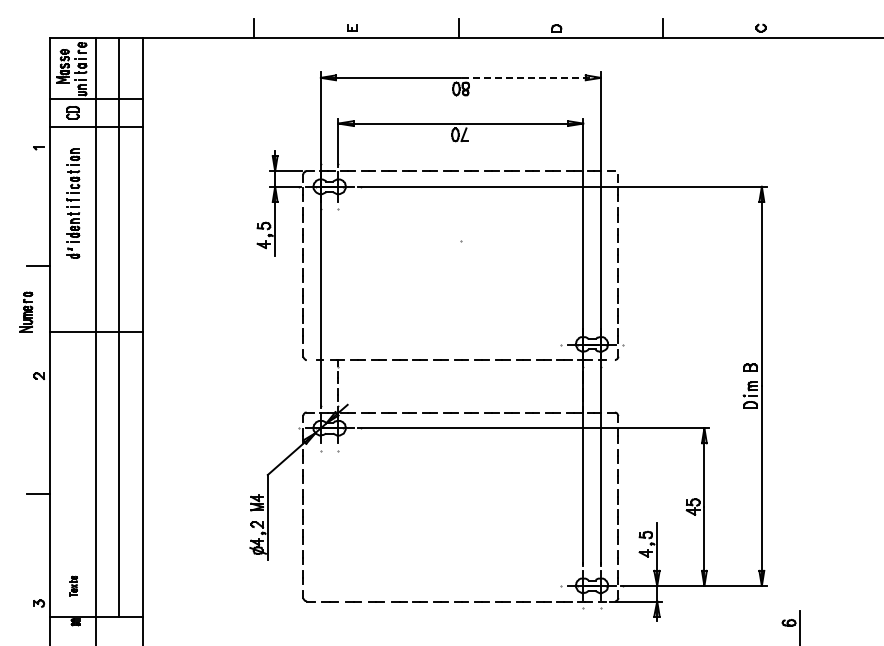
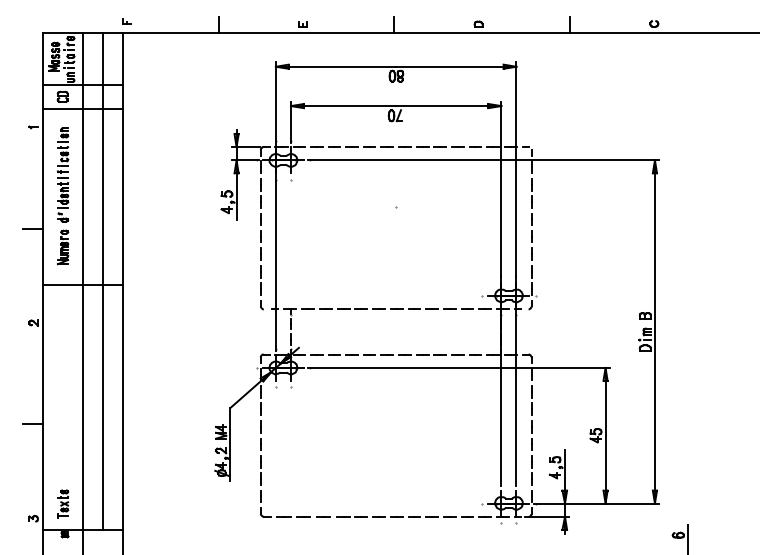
part: (147, 25) -> (126, 21), added
line: (530, 77) -> (456, 66), dashed -> solid
part: (26, 311) -> (63, 246), moved
part: (73, 585) -> (63, 503), size x1.67

